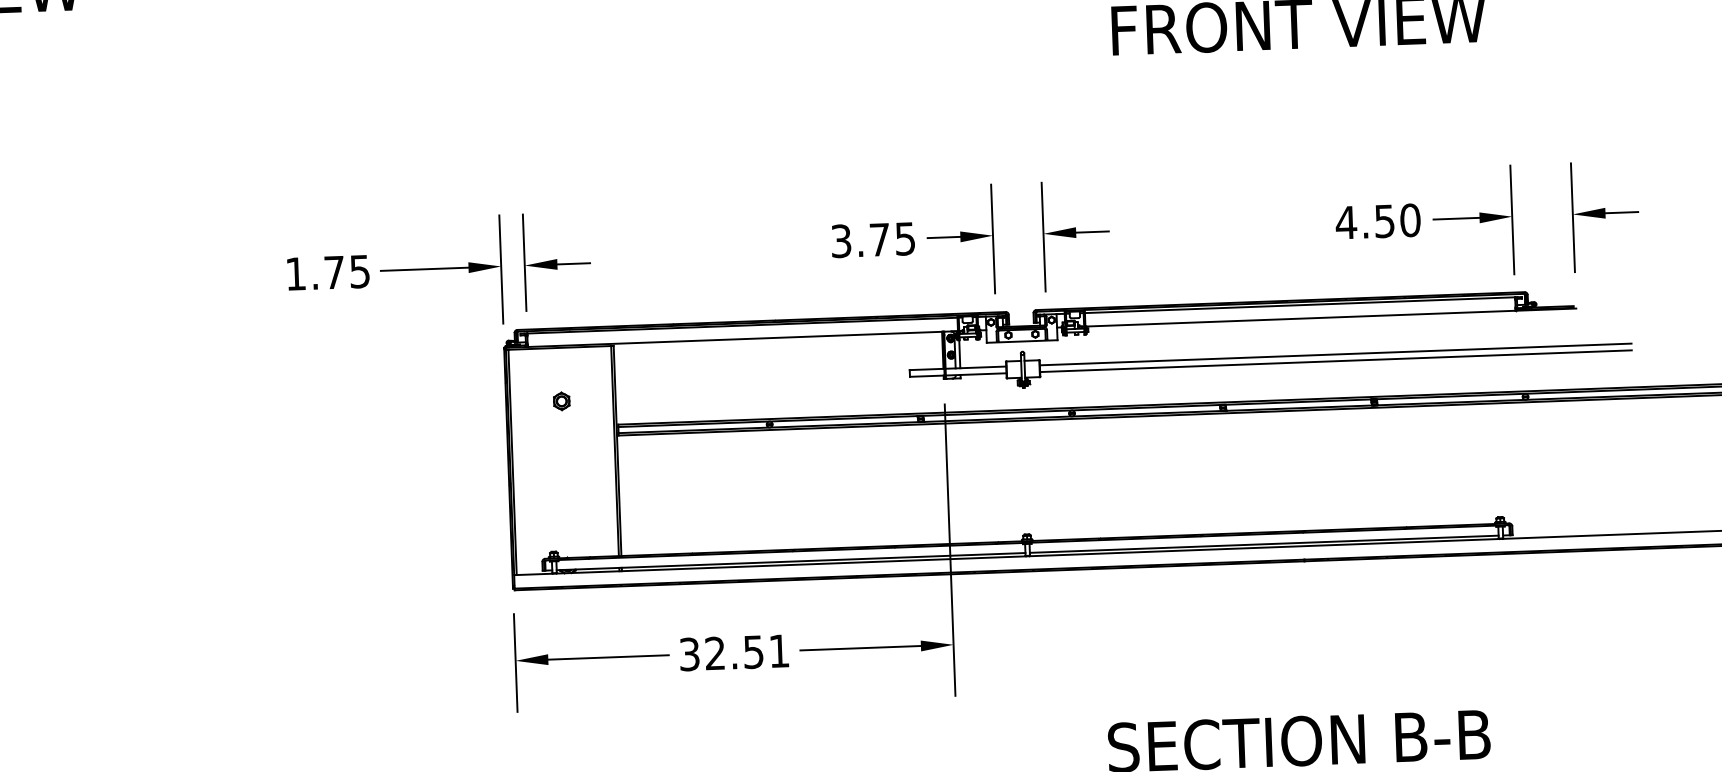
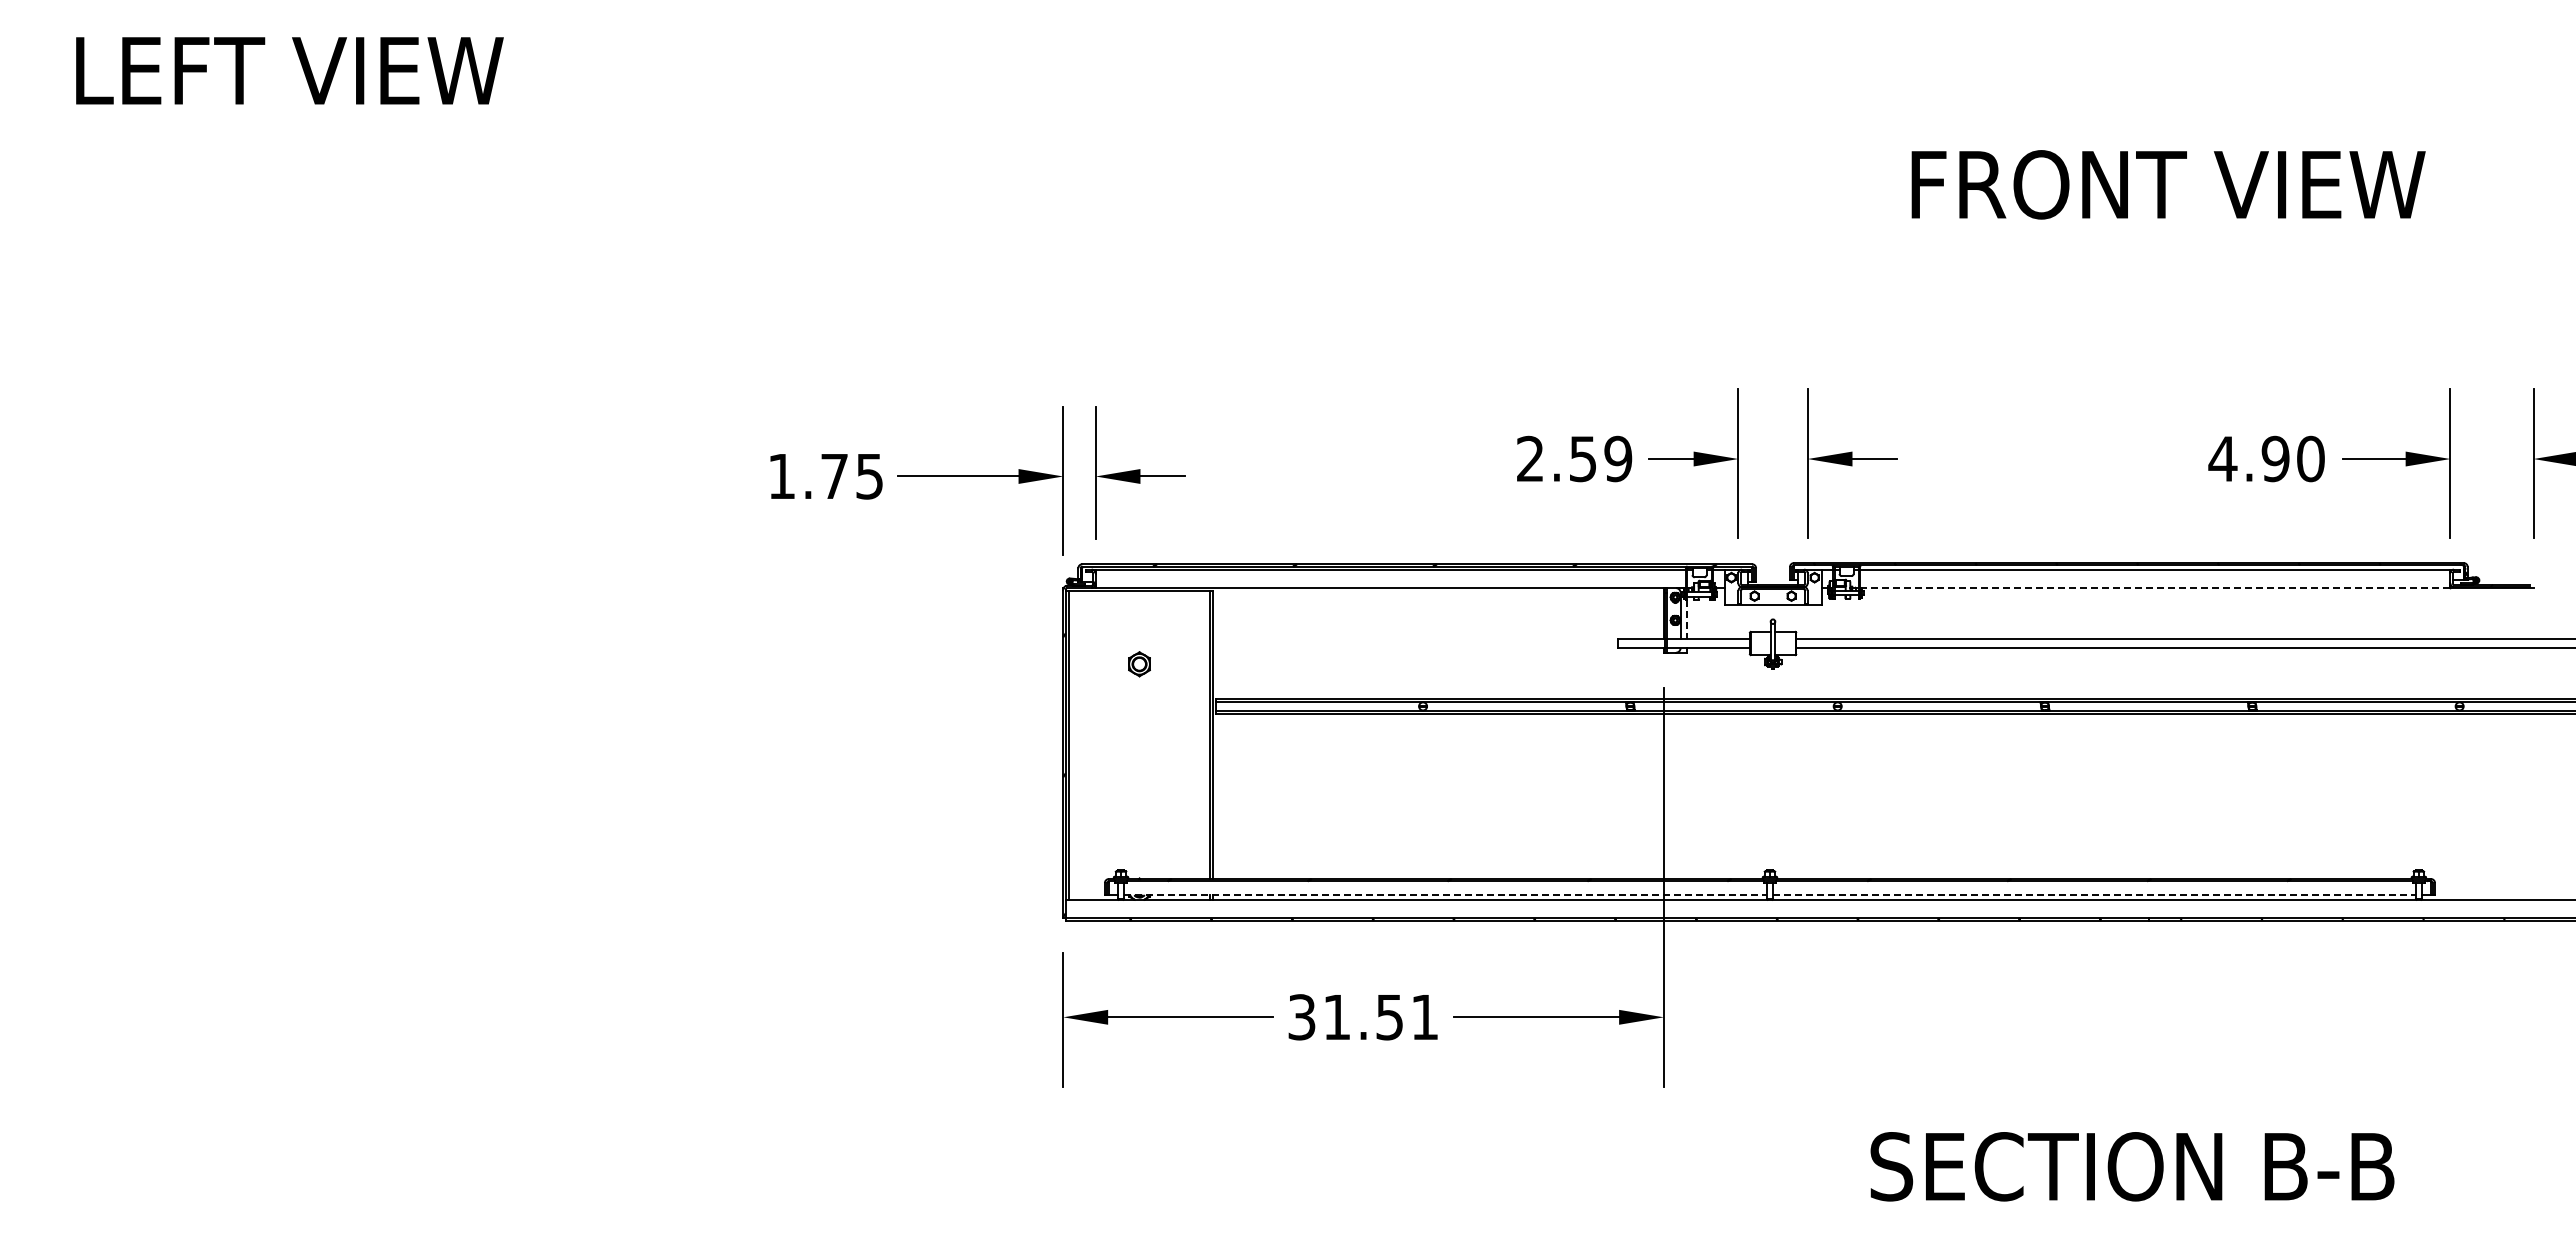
text: (1384, 220) -> (2275, 458), 4.50 -> 4.90
text: (873, 239) -> (1574, 458), 3.75 -> 2.59
line: (1299, 318) -> (2154, 588), solid -> dashed
line: (959, 354) -> (1686, 620), solid -> dashed
line: (1264, 544) -> (2094, 895), solid -> dashed
line: (791, 561) -> (1446, 895), solid -> dashed
text: (714, 652) -> (1336, 1016), 32.51 -> 31.51

